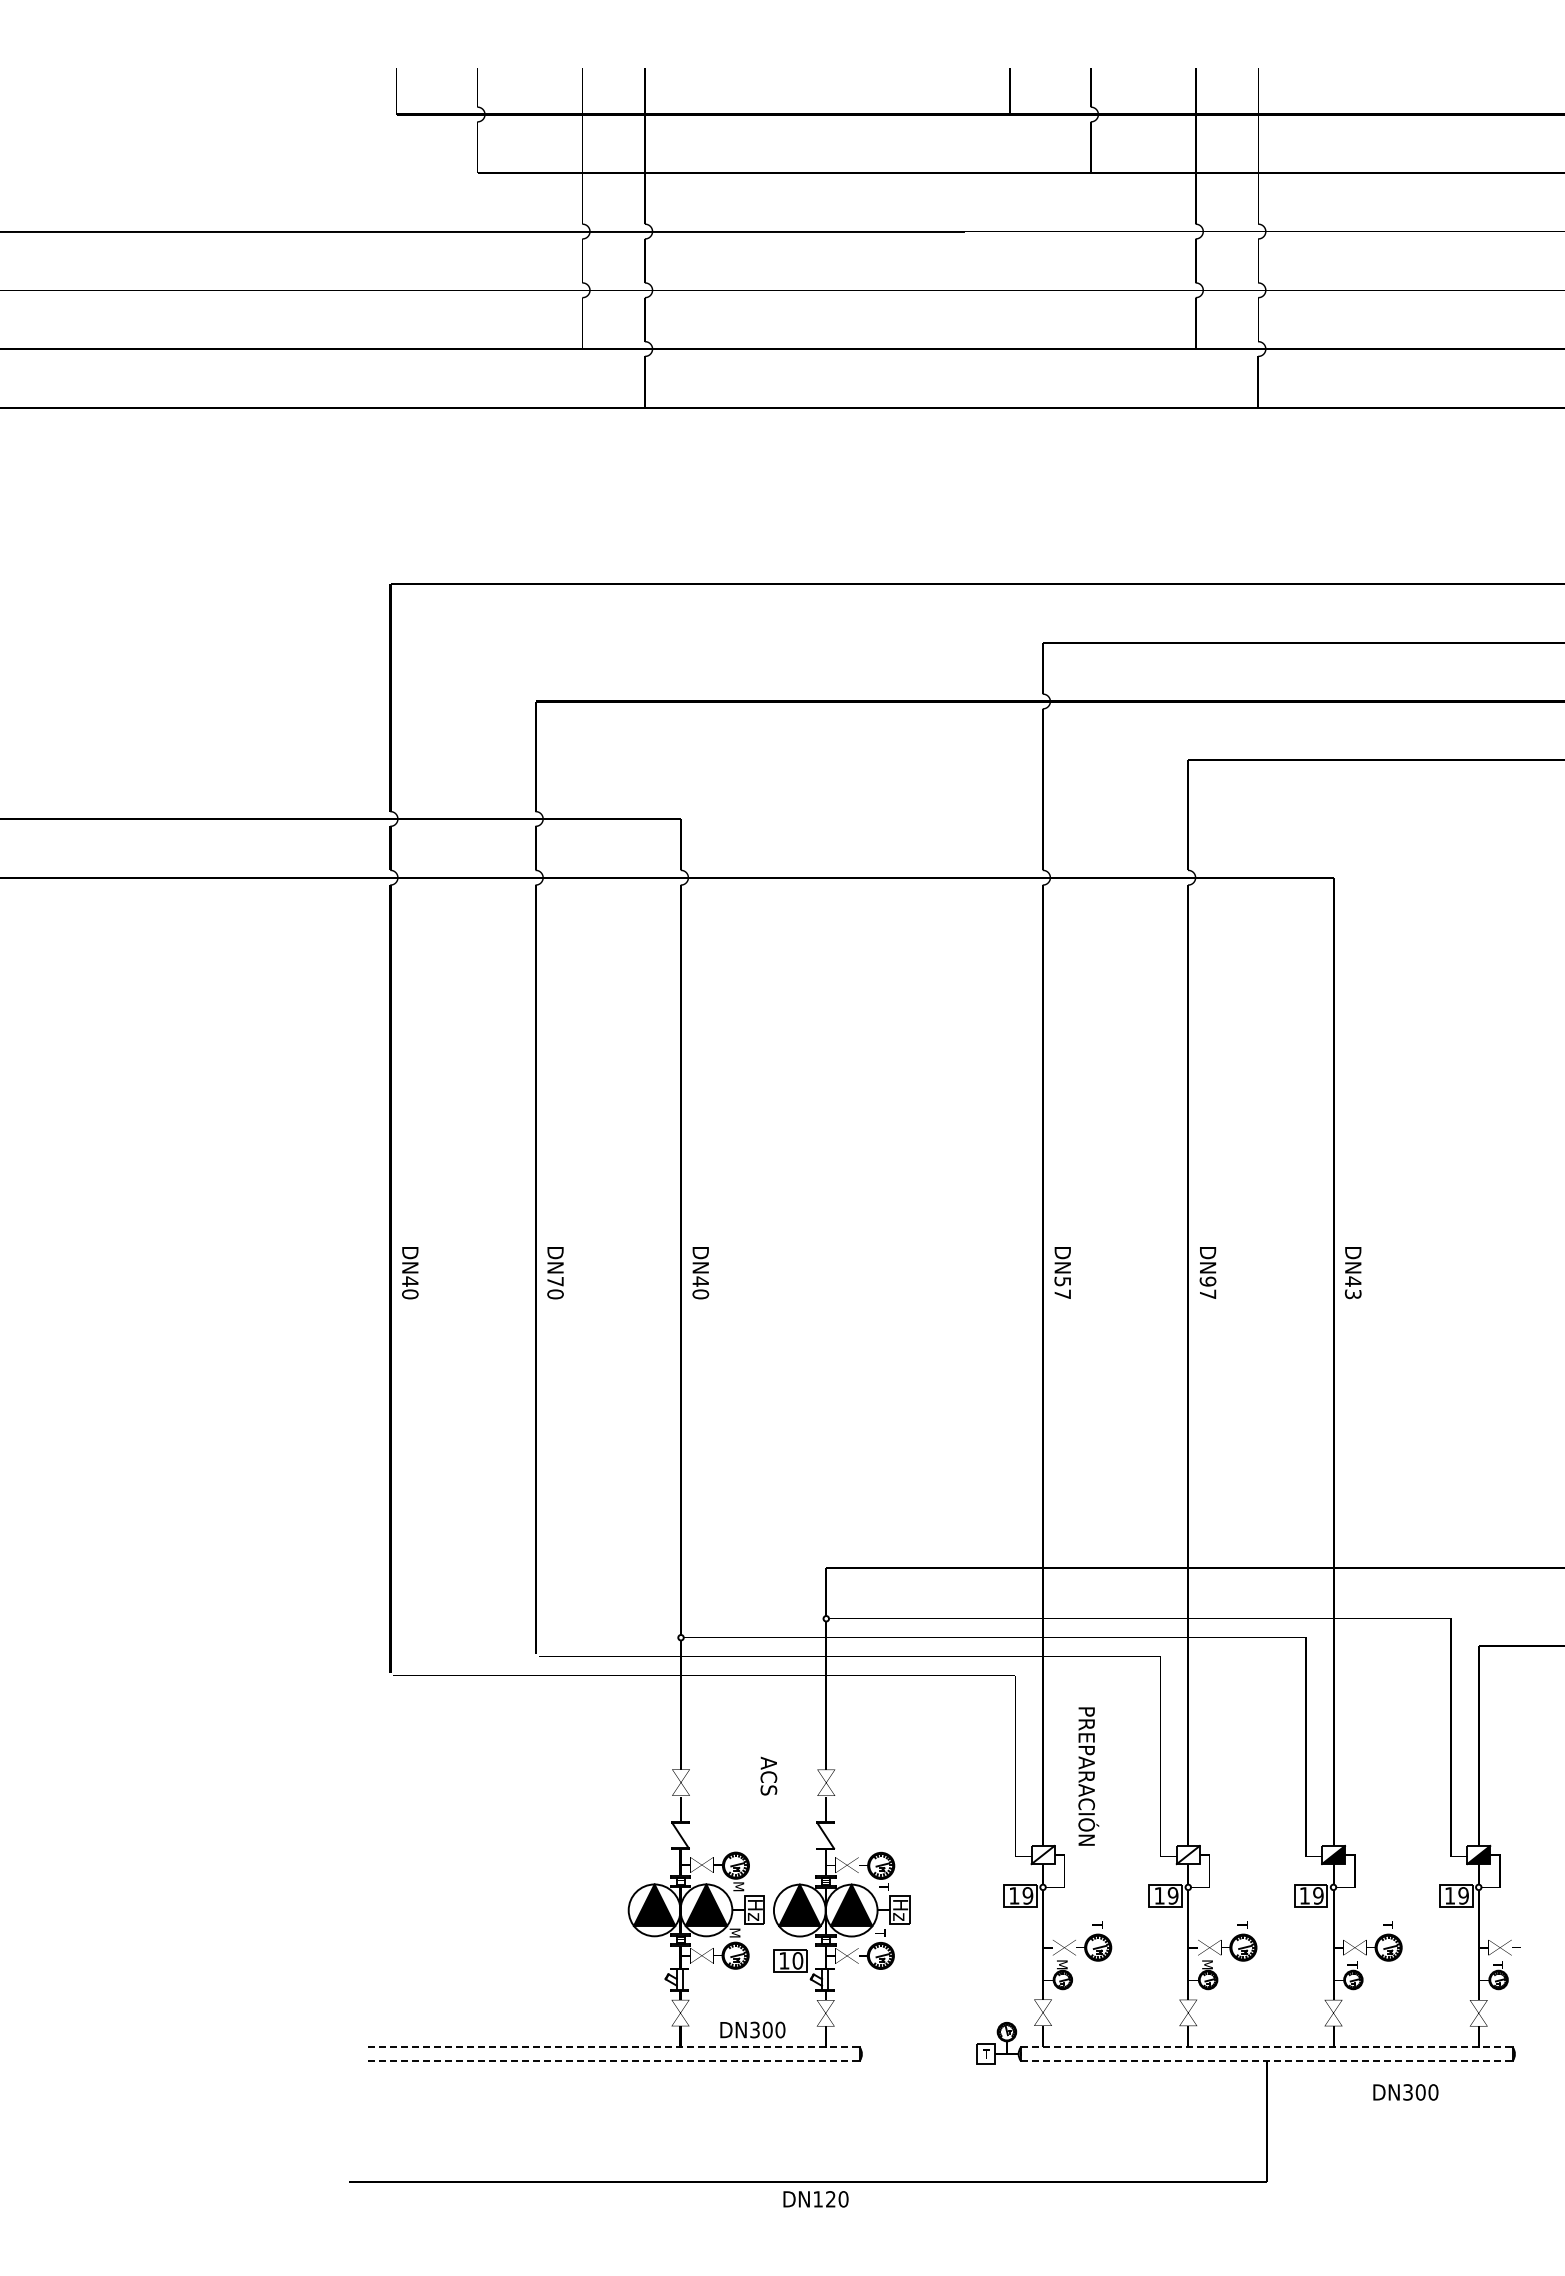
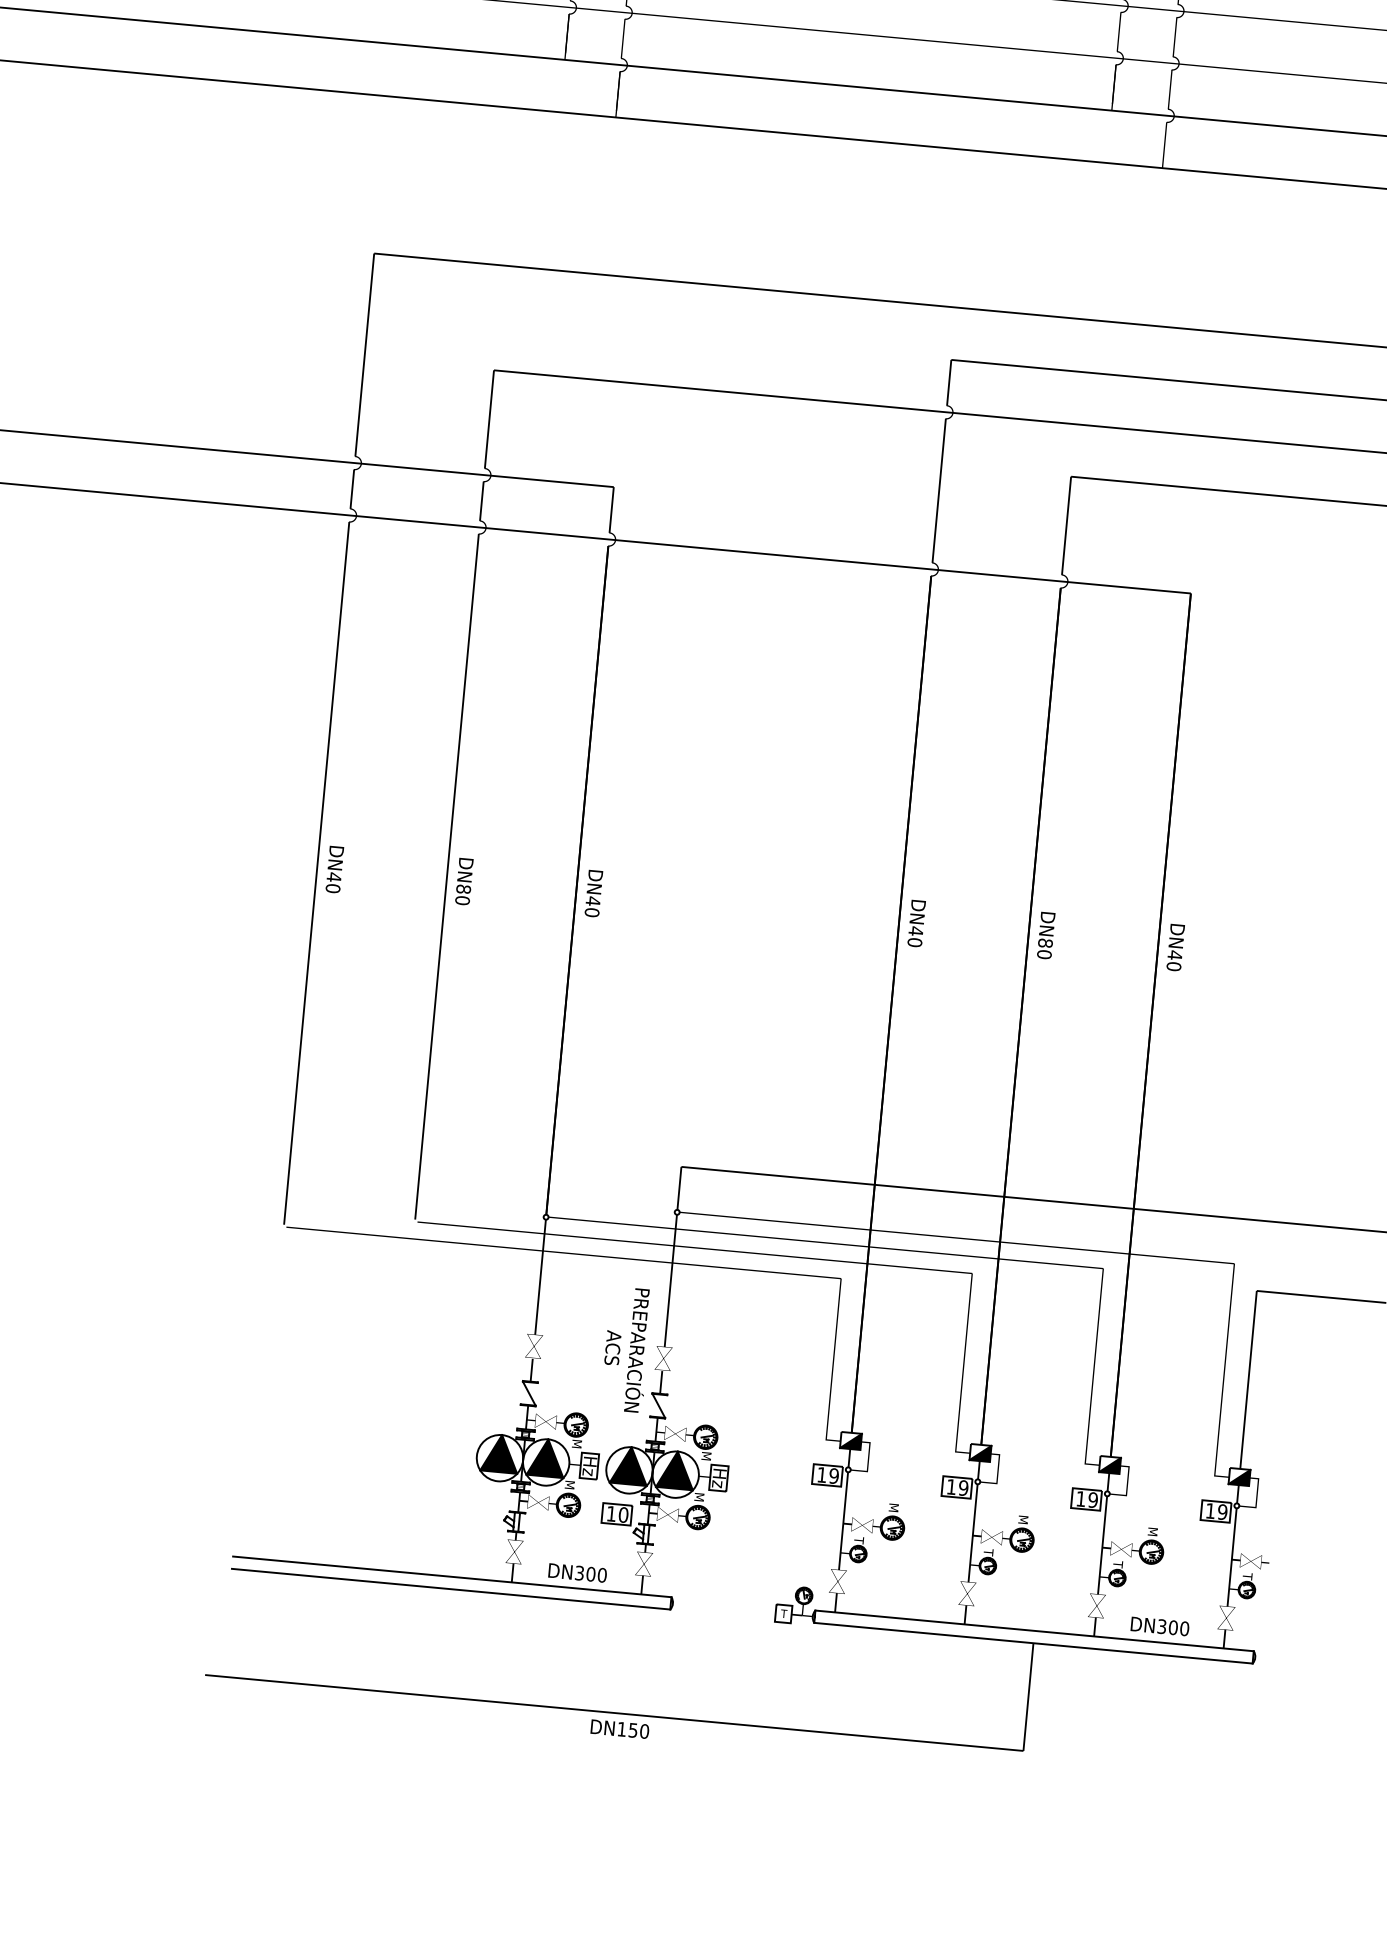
text: (555, 1281) -> (463, 889), DN70 -> DN80
text: (1062, 1287) -> (915, 936), DN57 -> DN40
text: (1207, 1287) -> (1044, 948), DN97 -> DN80
text: (1353, 1294) -> (1174, 966), DN43 -> DN40
text: (1088, 1776) -> (638, 1350), moved
fill: (1042, 1854) -> (850, 1440), added
fill: (1187, 1854) -> (979, 1452), added
text: (883, 1886) -> (706, 1455), T -> M
text: (1097, 1924) -> (893, 1507), T -> M
text: (1242, 1924) -> (1023, 1519), T -> M
text: (1387, 1924) -> (1152, 1531), T -> M
text: (879, 1932) -> (698, 1496), T -> M
text: (1062, 1964) -> (859, 1540), M -> T
text: (1207, 1964) -> (988, 1552), M -> T
line: (613, 2047) -> (451, 1577), dashed -> solid
line: (1266, 2047) -> (1034, 1631), dashed -> solid
line: (613, 2061) -> (450, 1589), dashed -> solid
line: (1266, 2061) -> (1033, 1643), dashed -> solid
text: (1405, 2092) -> (1159, 1626), moved
text: (830, 2199) -> (632, 1730), DN120 -> DN150

